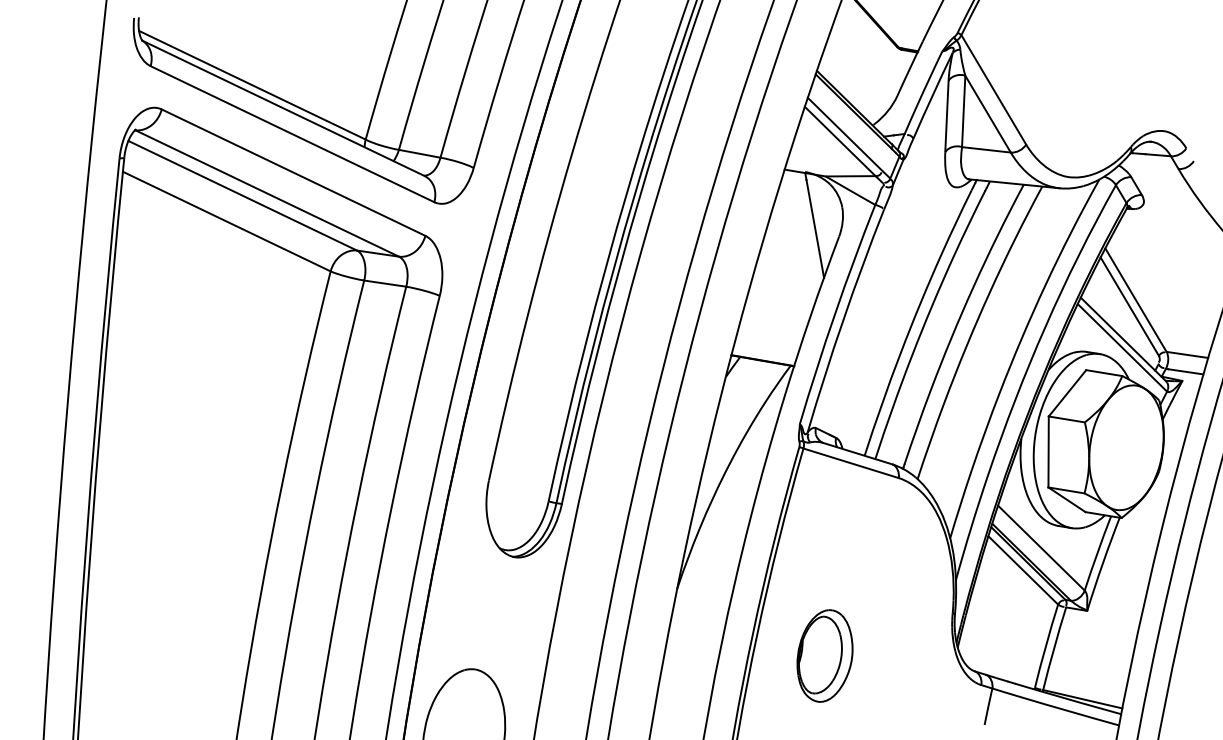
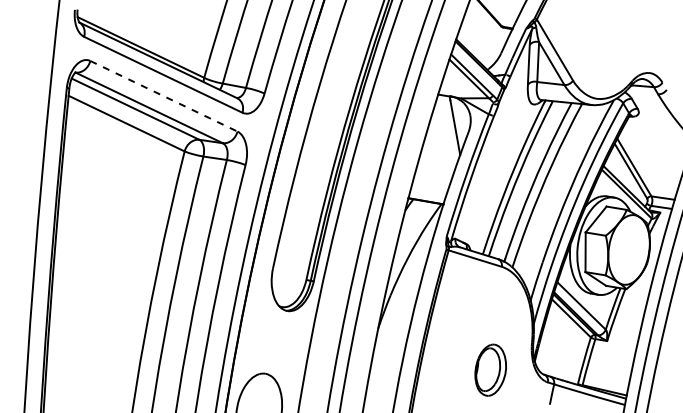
line: (292, 173) -> (163, 96), solid -> dashed
part: (824, 654) -> (490, 369), moved

